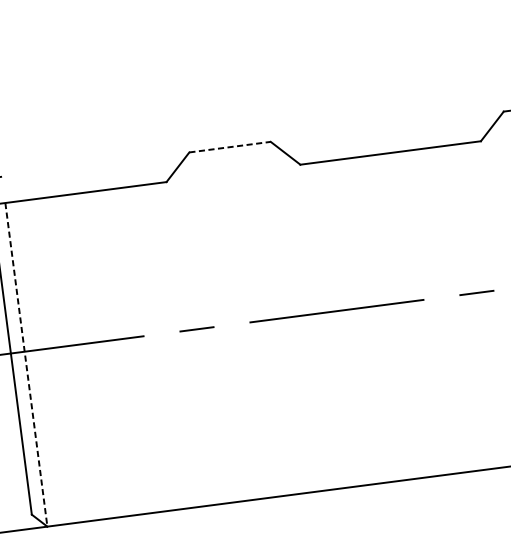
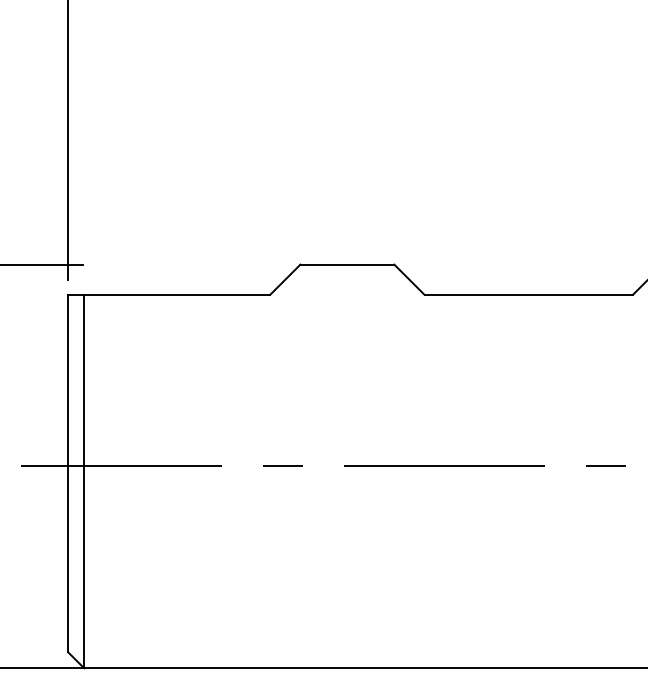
line: (230, 147) -> (347, 264), dashed -> solid
line: (26, 364) -> (84, 481), dashed -> solid

